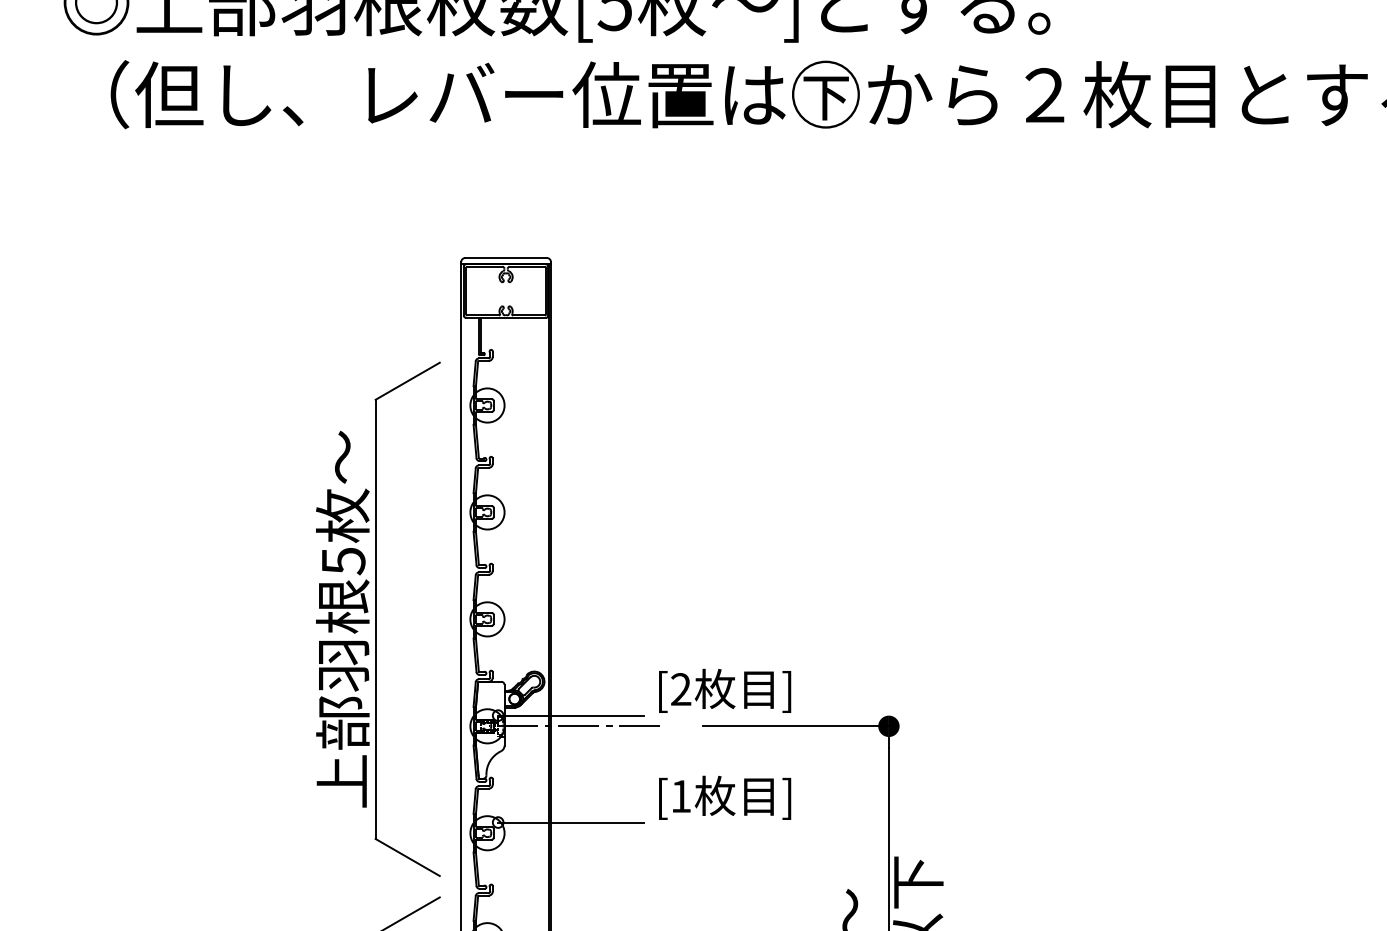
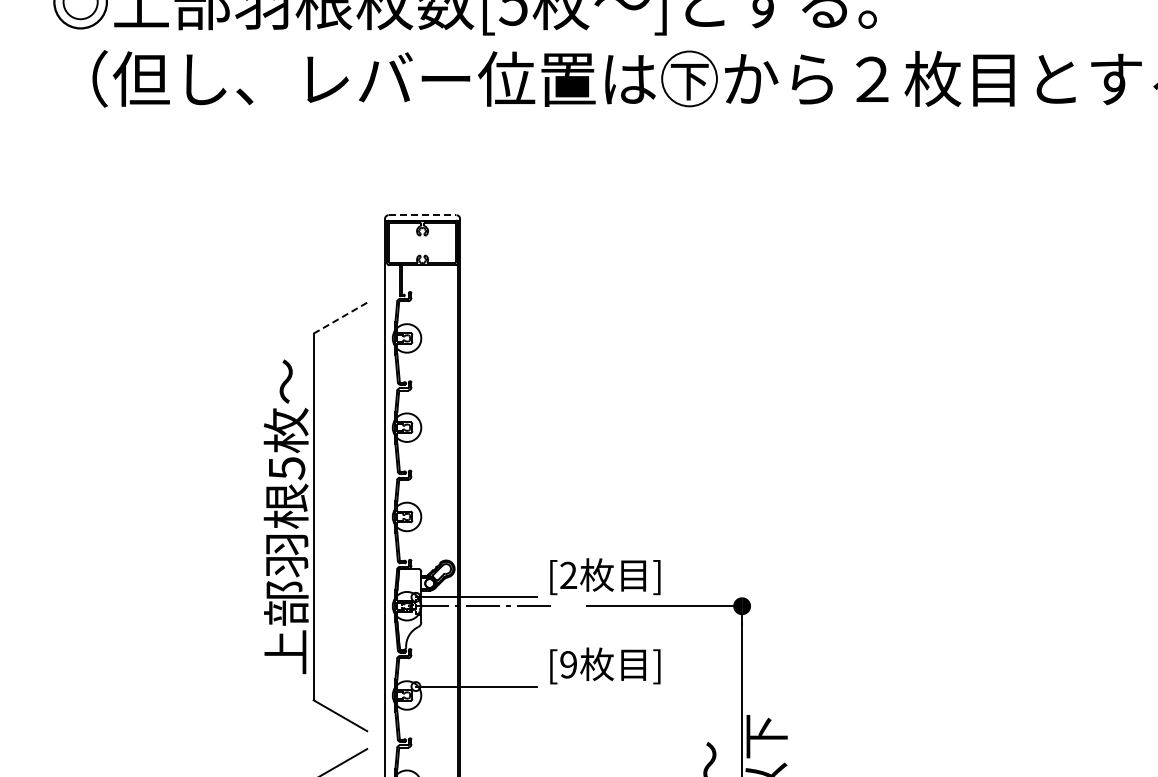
line: (506, 258) -> (422, 215), solid -> dashed
line: (407, 381) -> (340, 318), solid -> dashed
text: (680, 796) -> (568, 664), [1 -> [9

